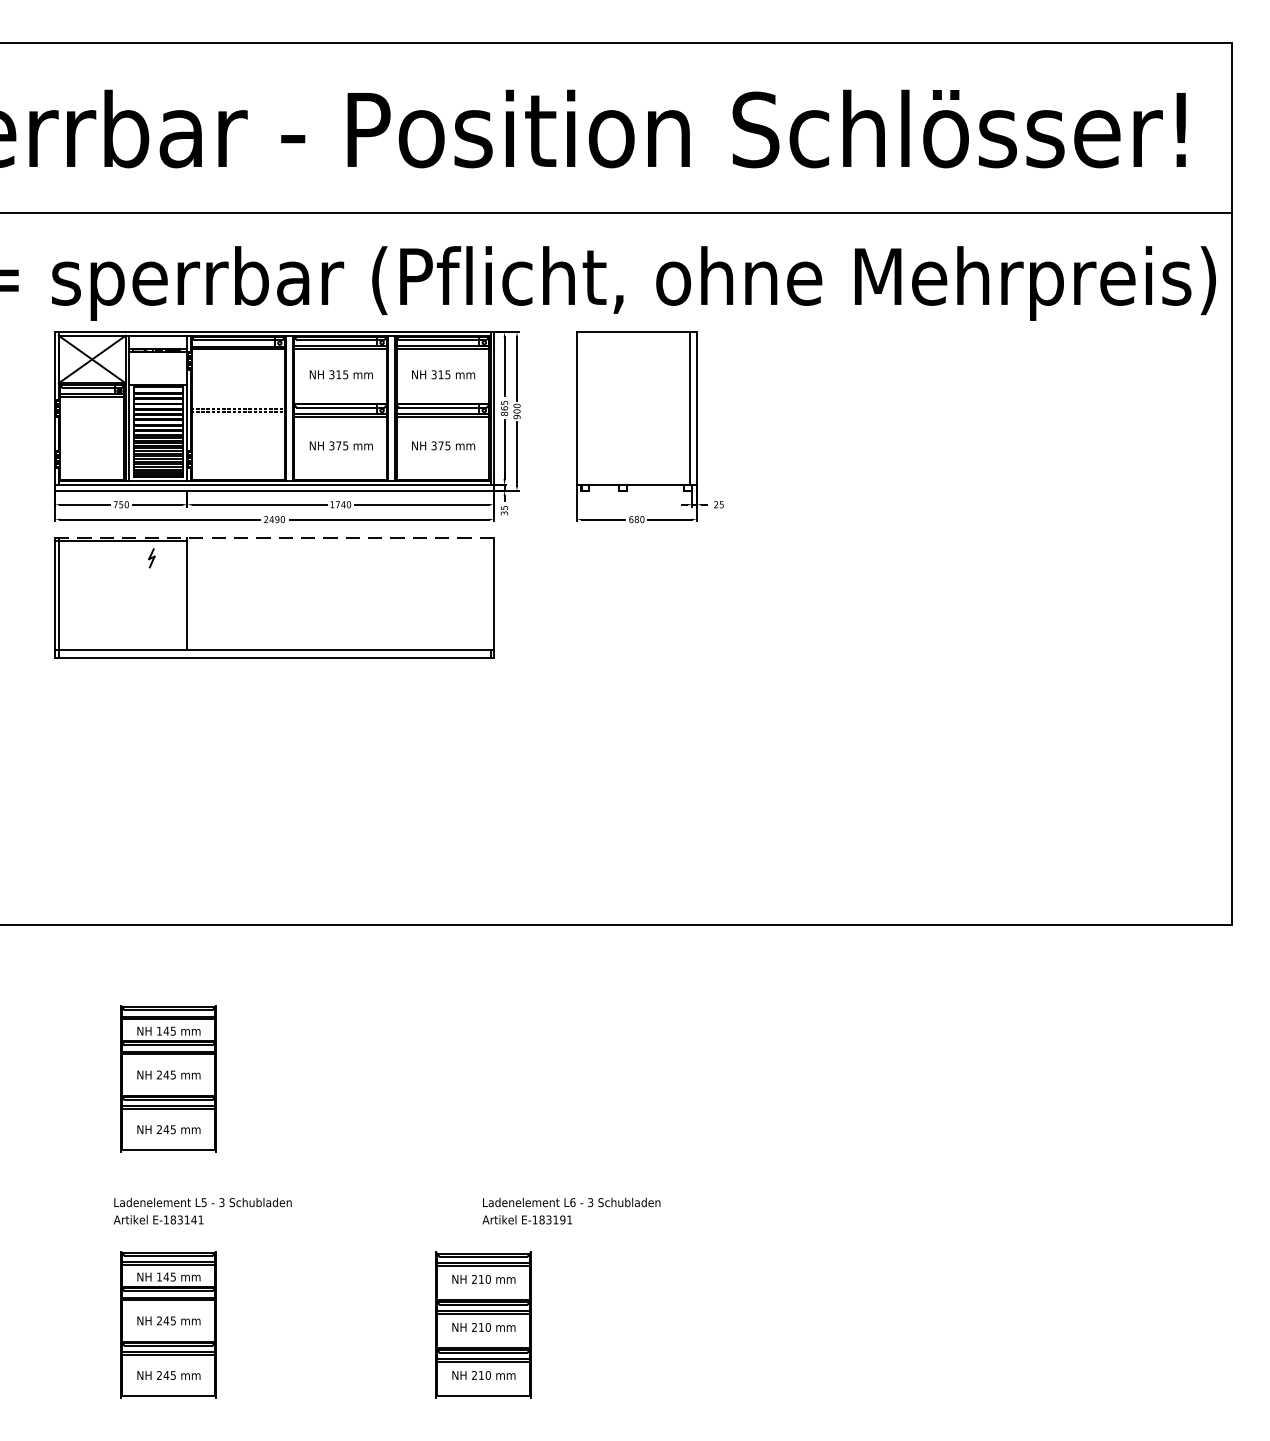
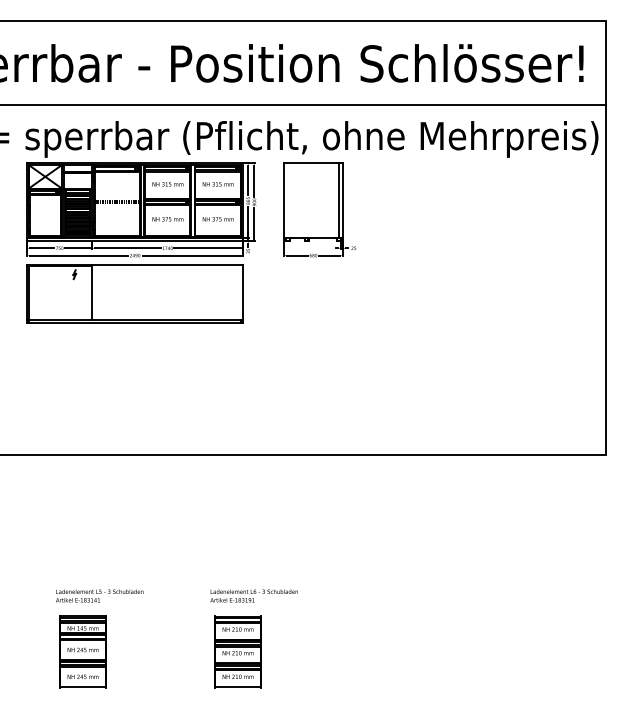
line: (275, 537) -> (135, 264), dashed -> solid
part: (167, 1078) -> (82, 530), removed
text: (569, 1210) -> (253, 595), moved

